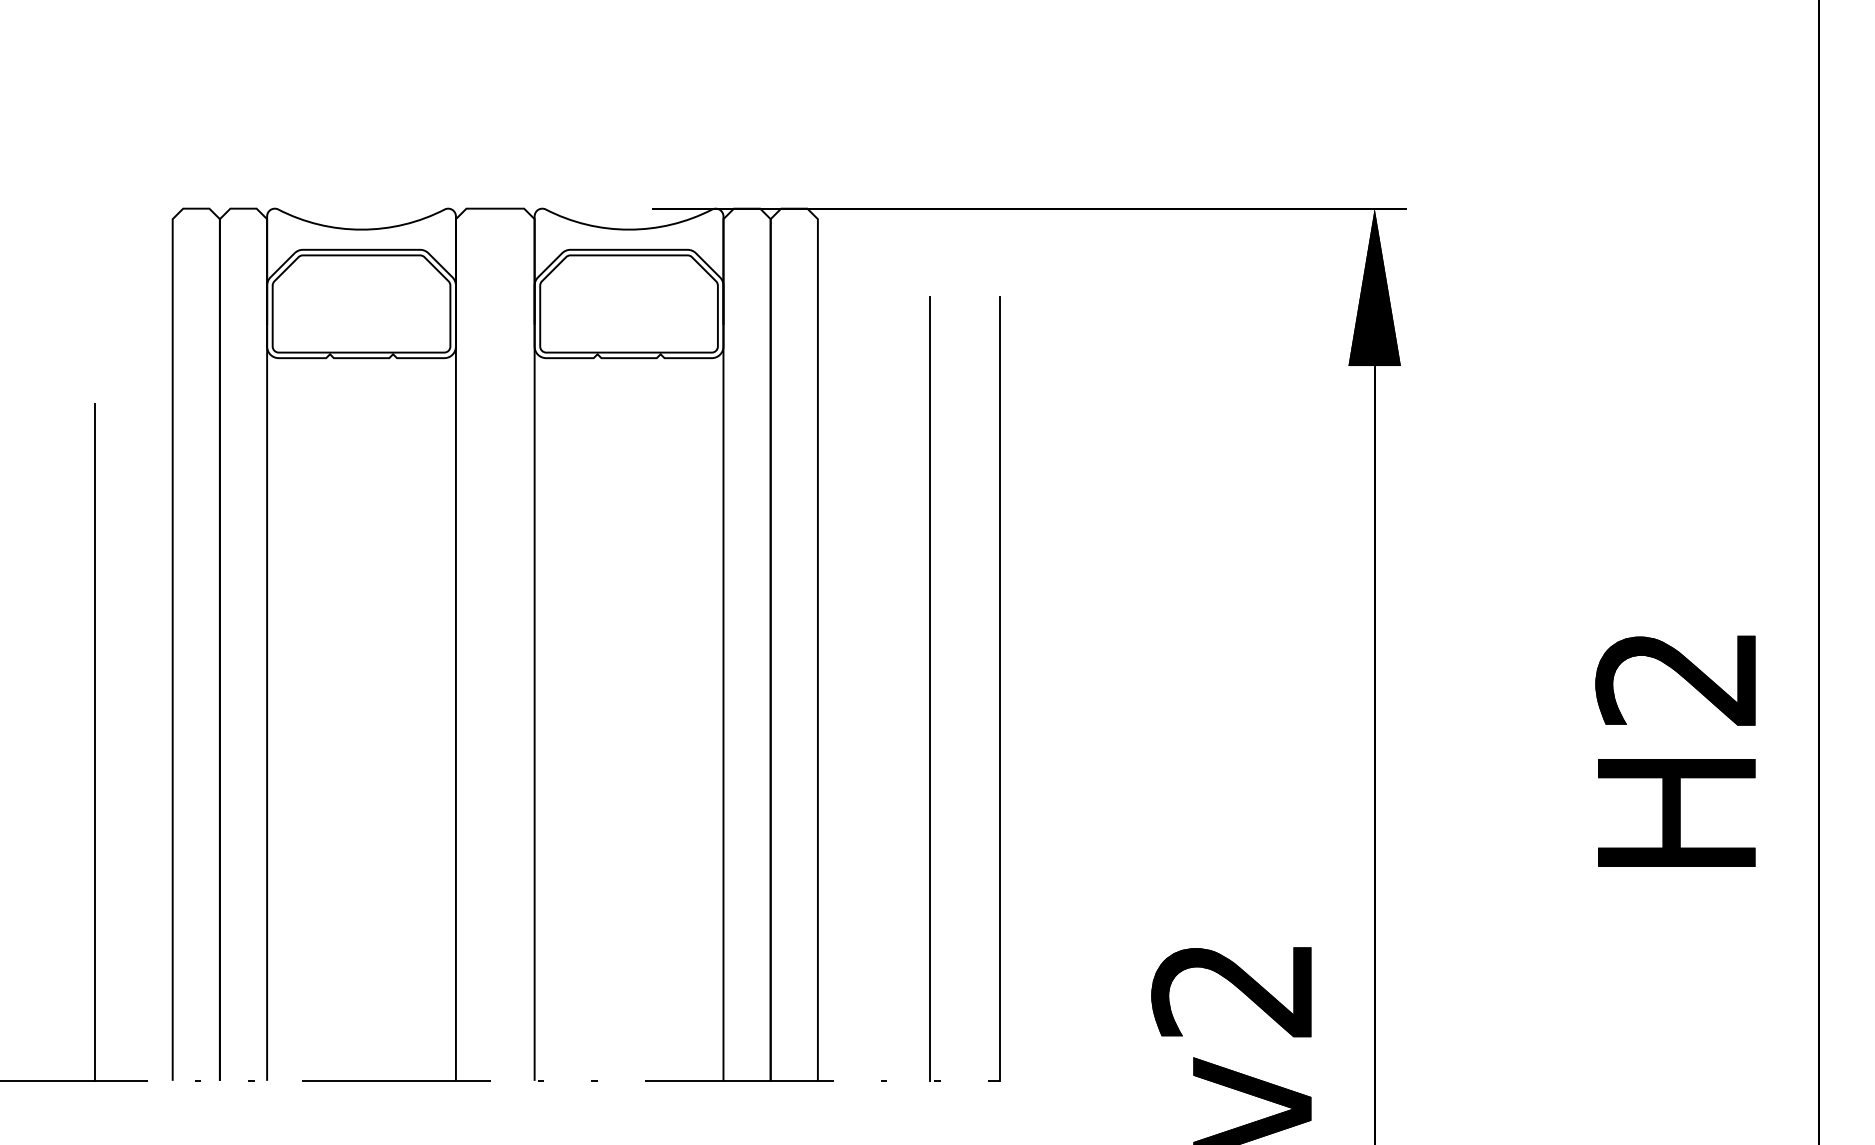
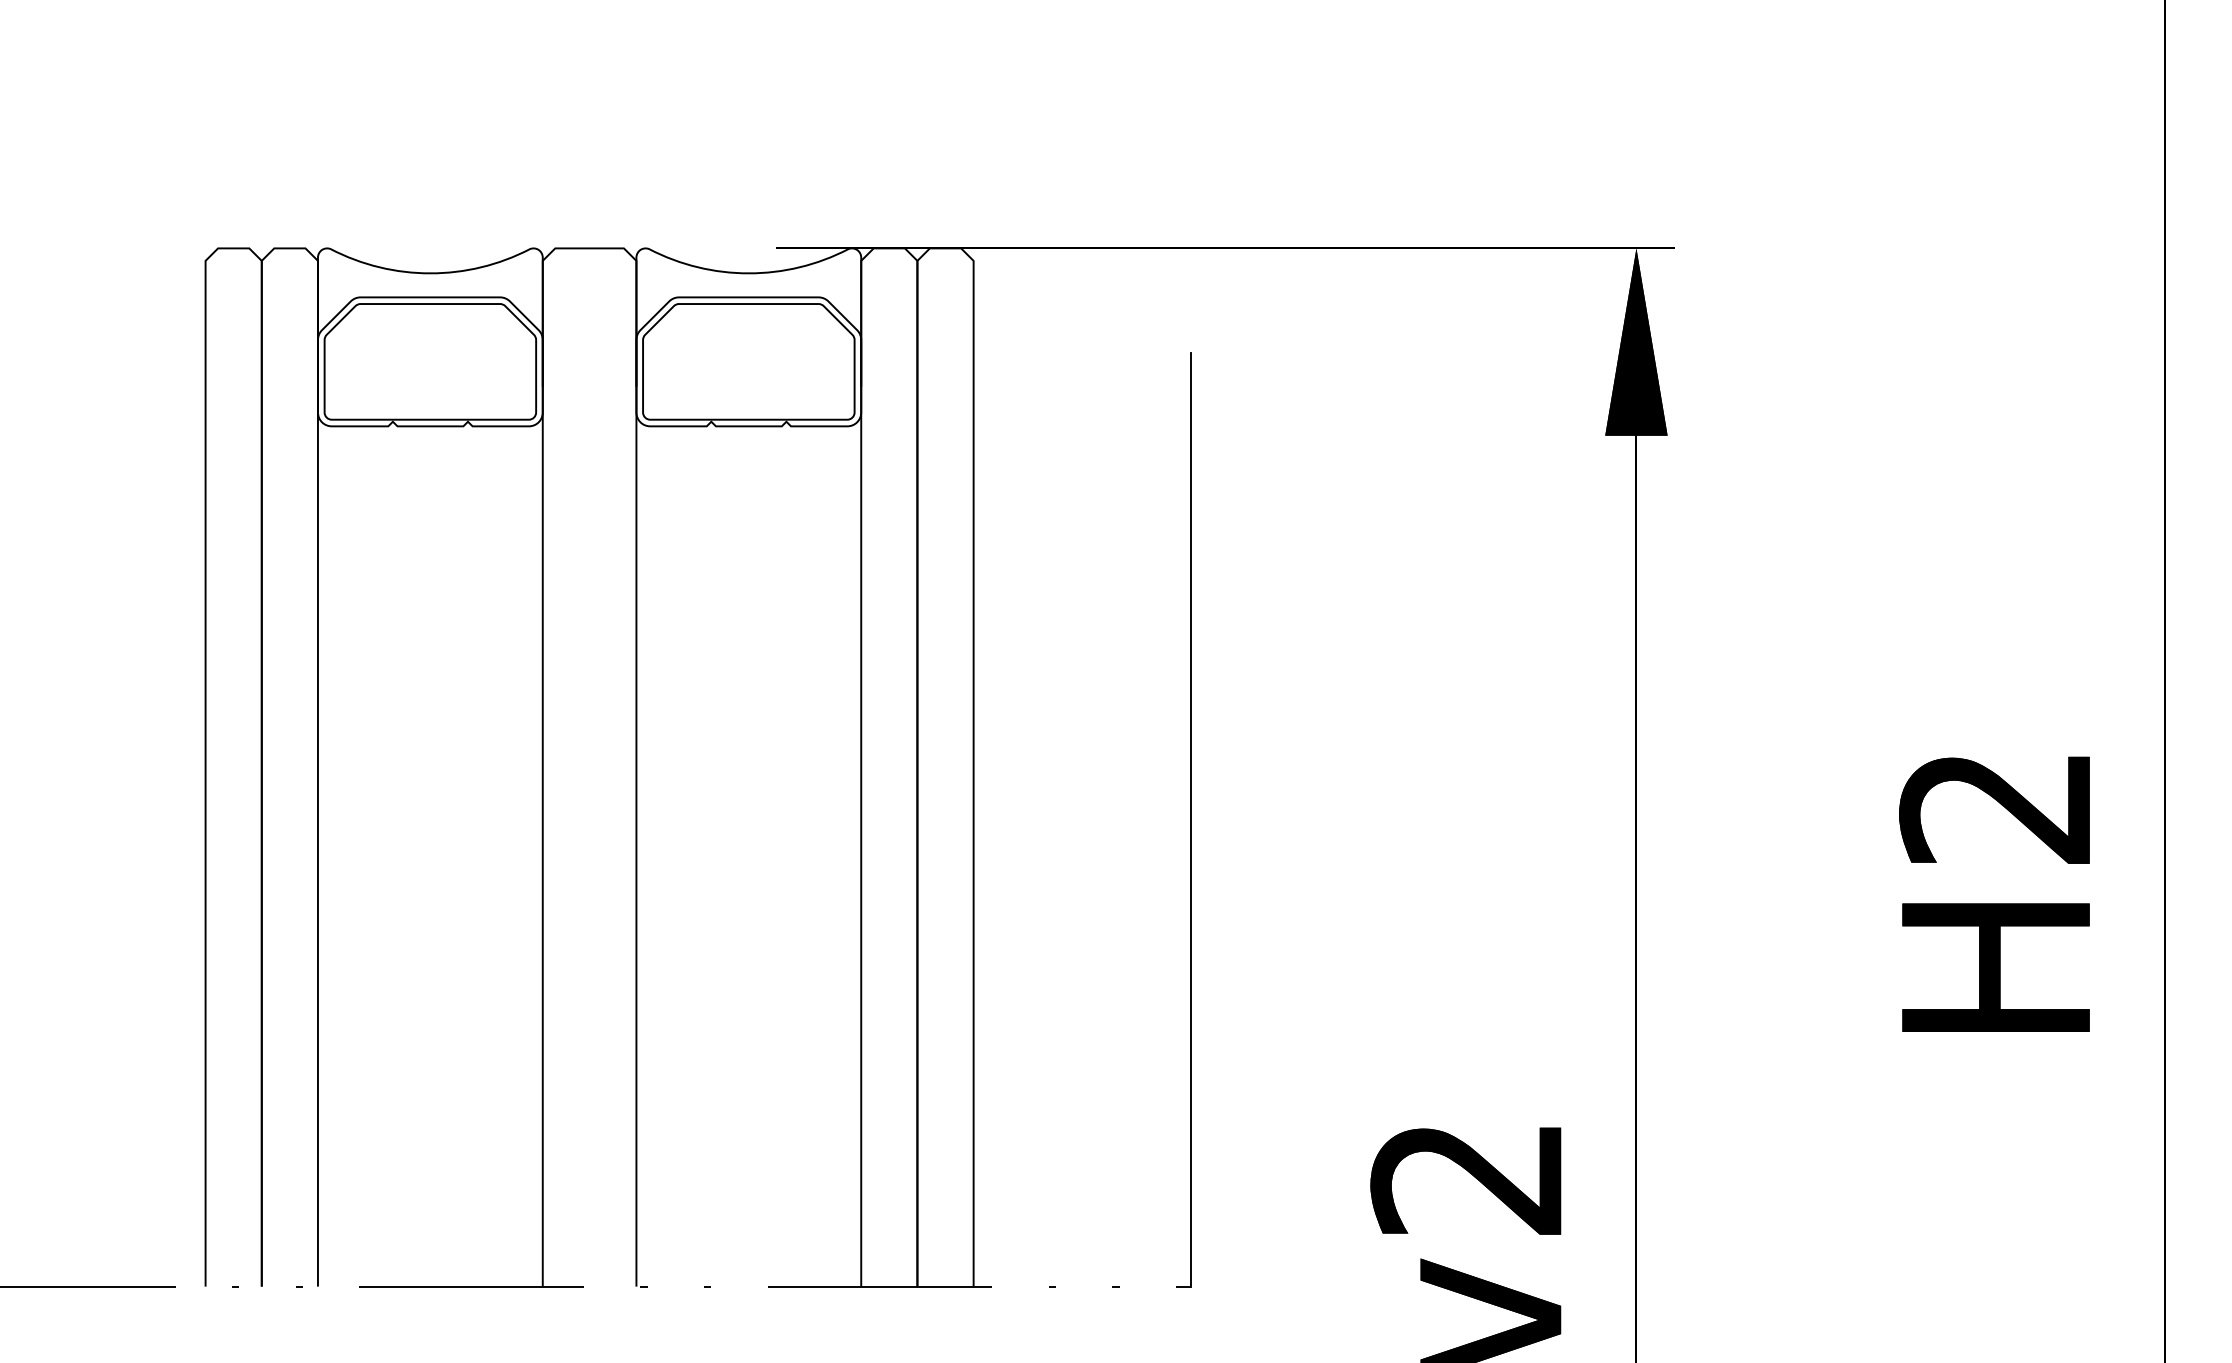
line: (929, 688) -> (1106, 819), removed
line: (94, 741) -> (112, 882), removed

